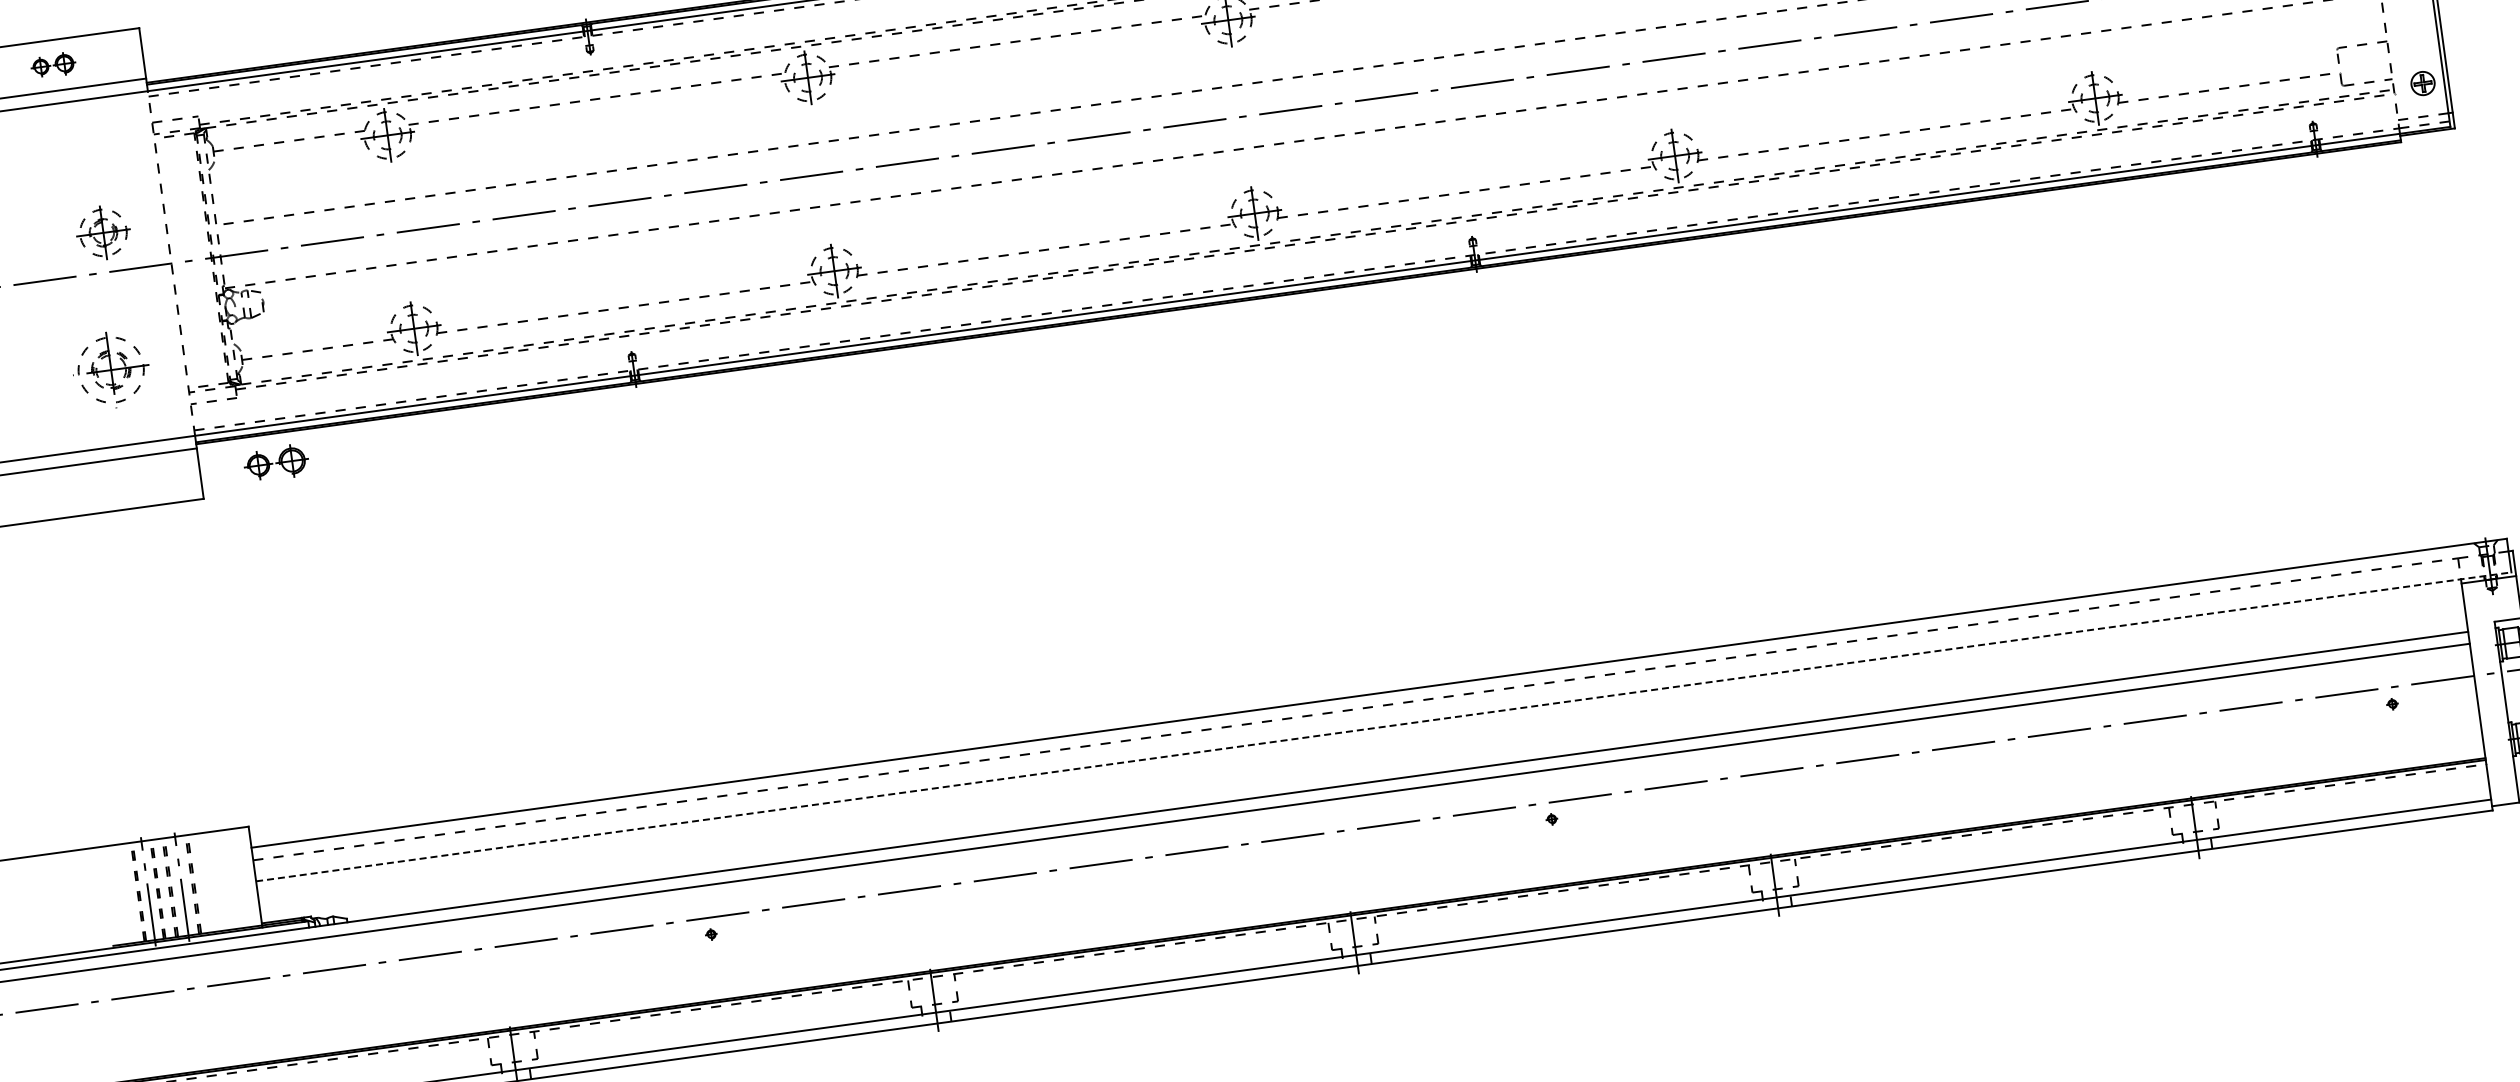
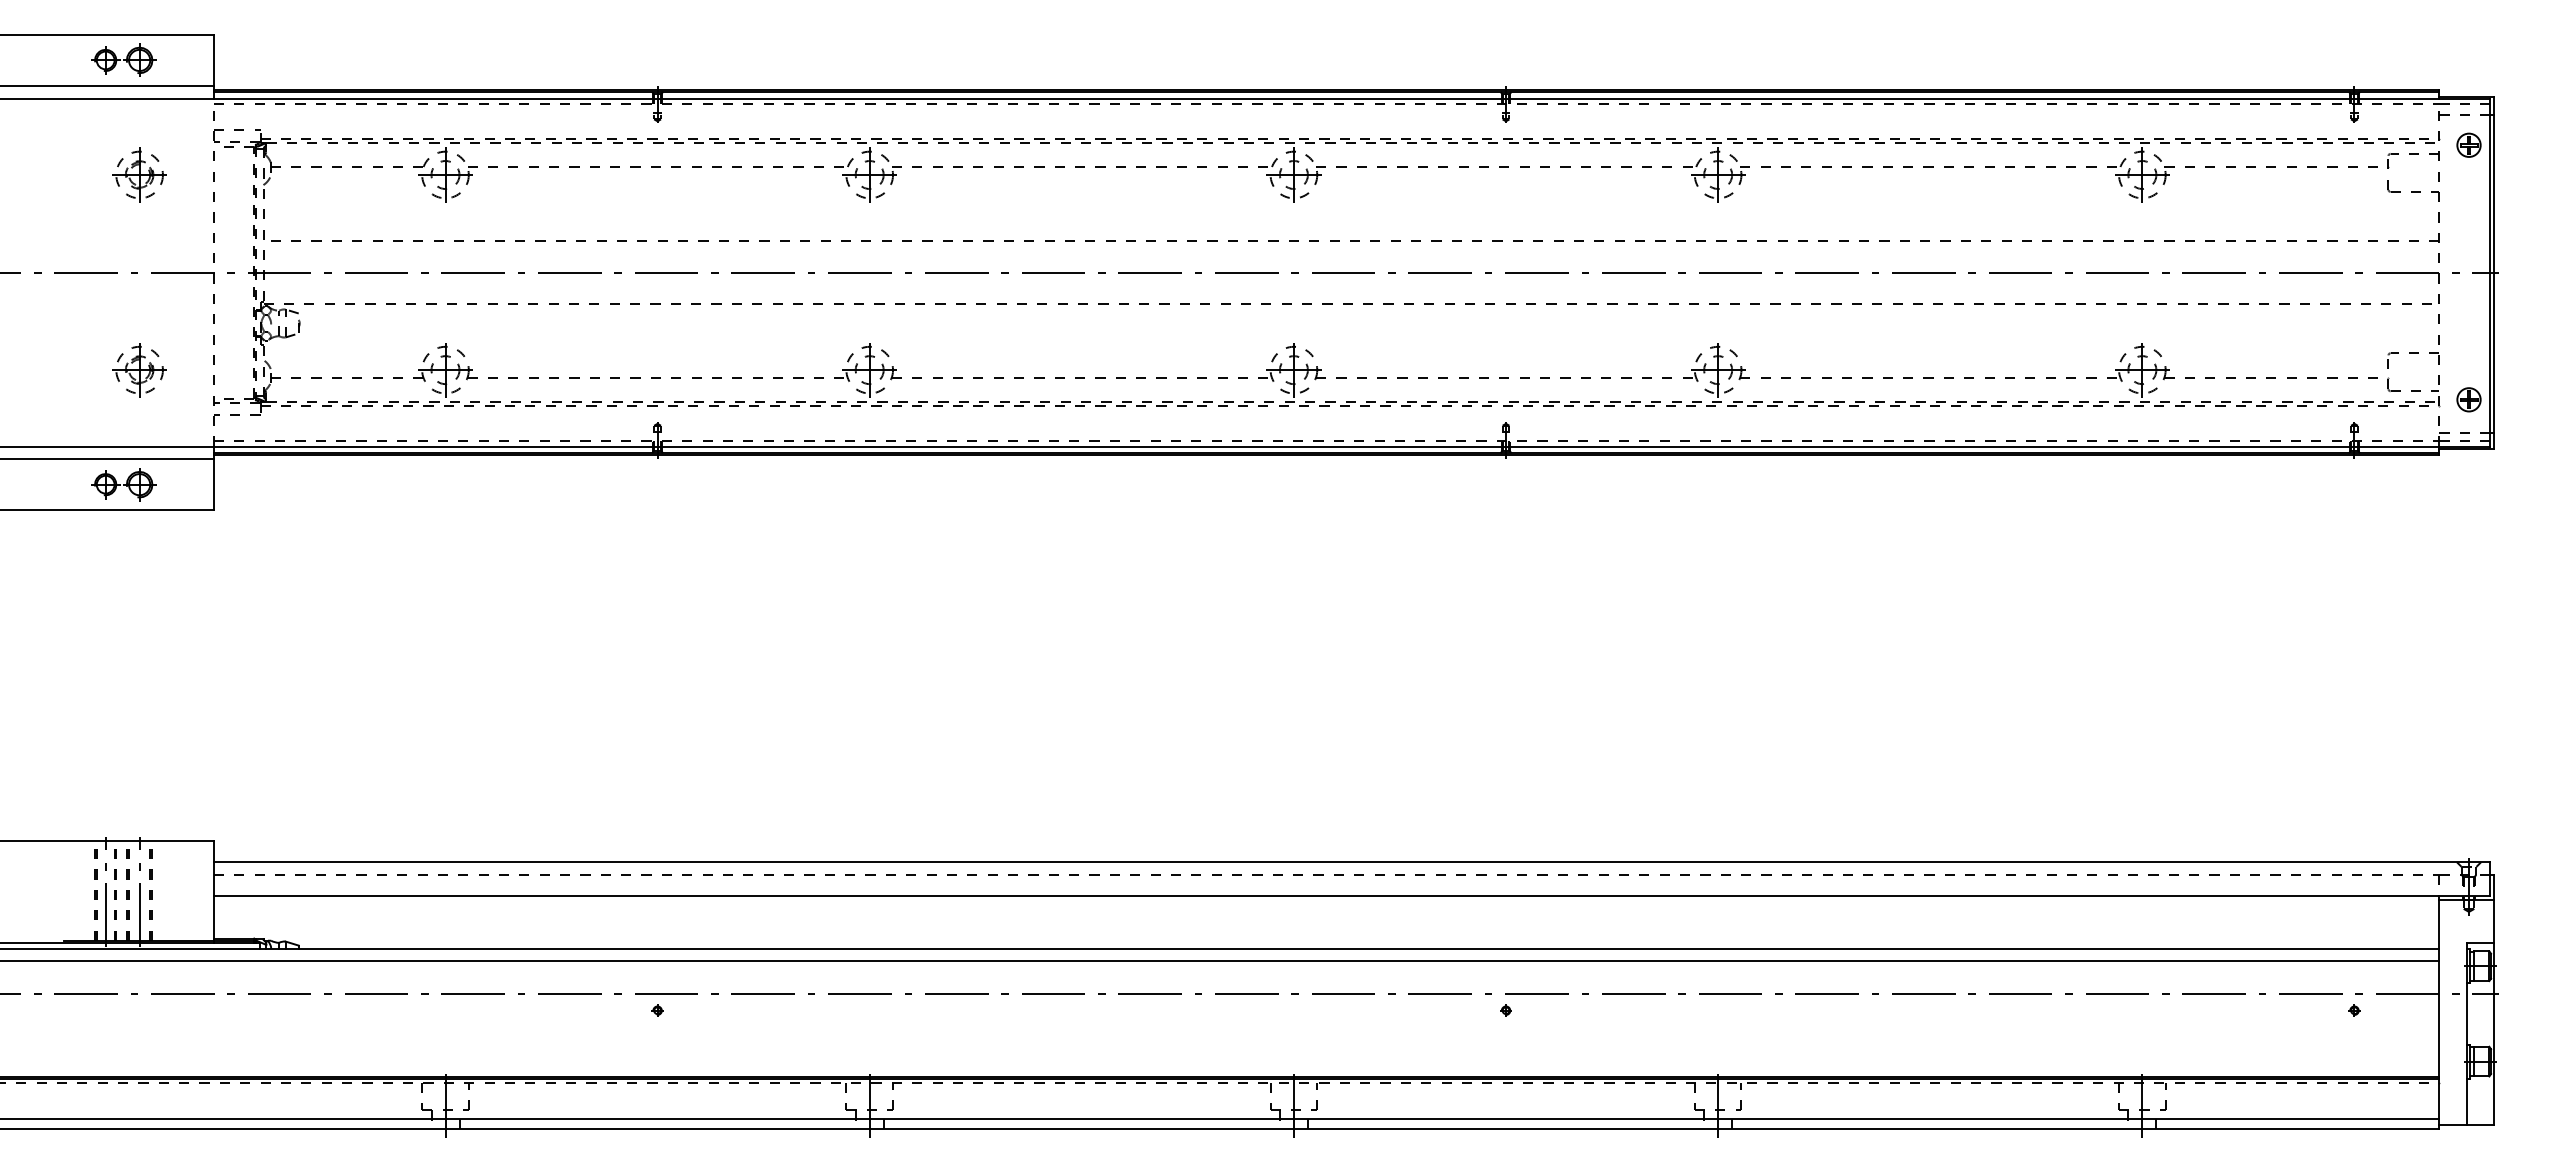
part: (53, 64) -> (123, 59), size x1.43
part: (103, 232) -> (139, 174), moved
part: (111, 370) -> (139, 370), size x0.71
part: (276, 463) -> (123, 484), moved
line: (1384, 727) -> (1352, 896), dashed -> solid

